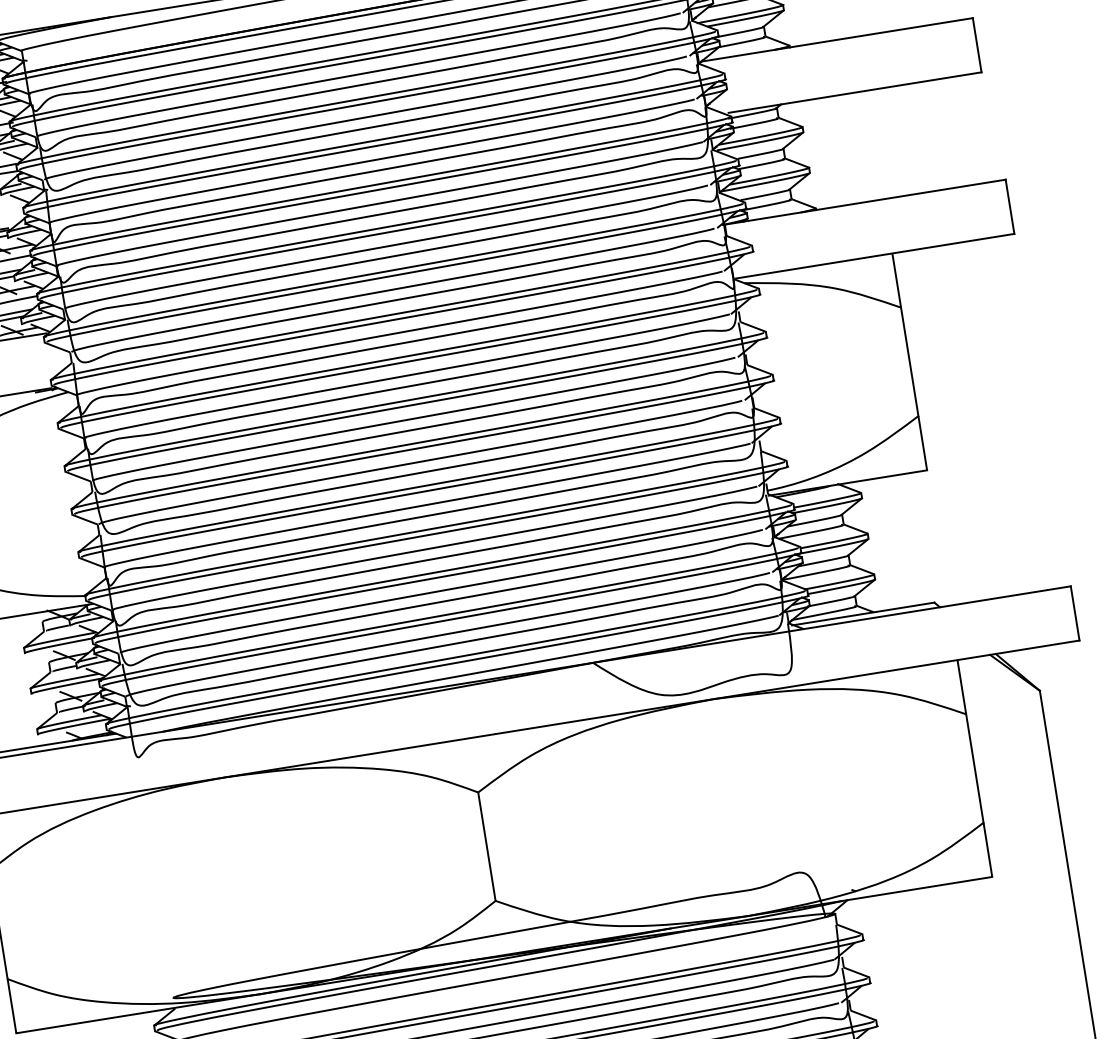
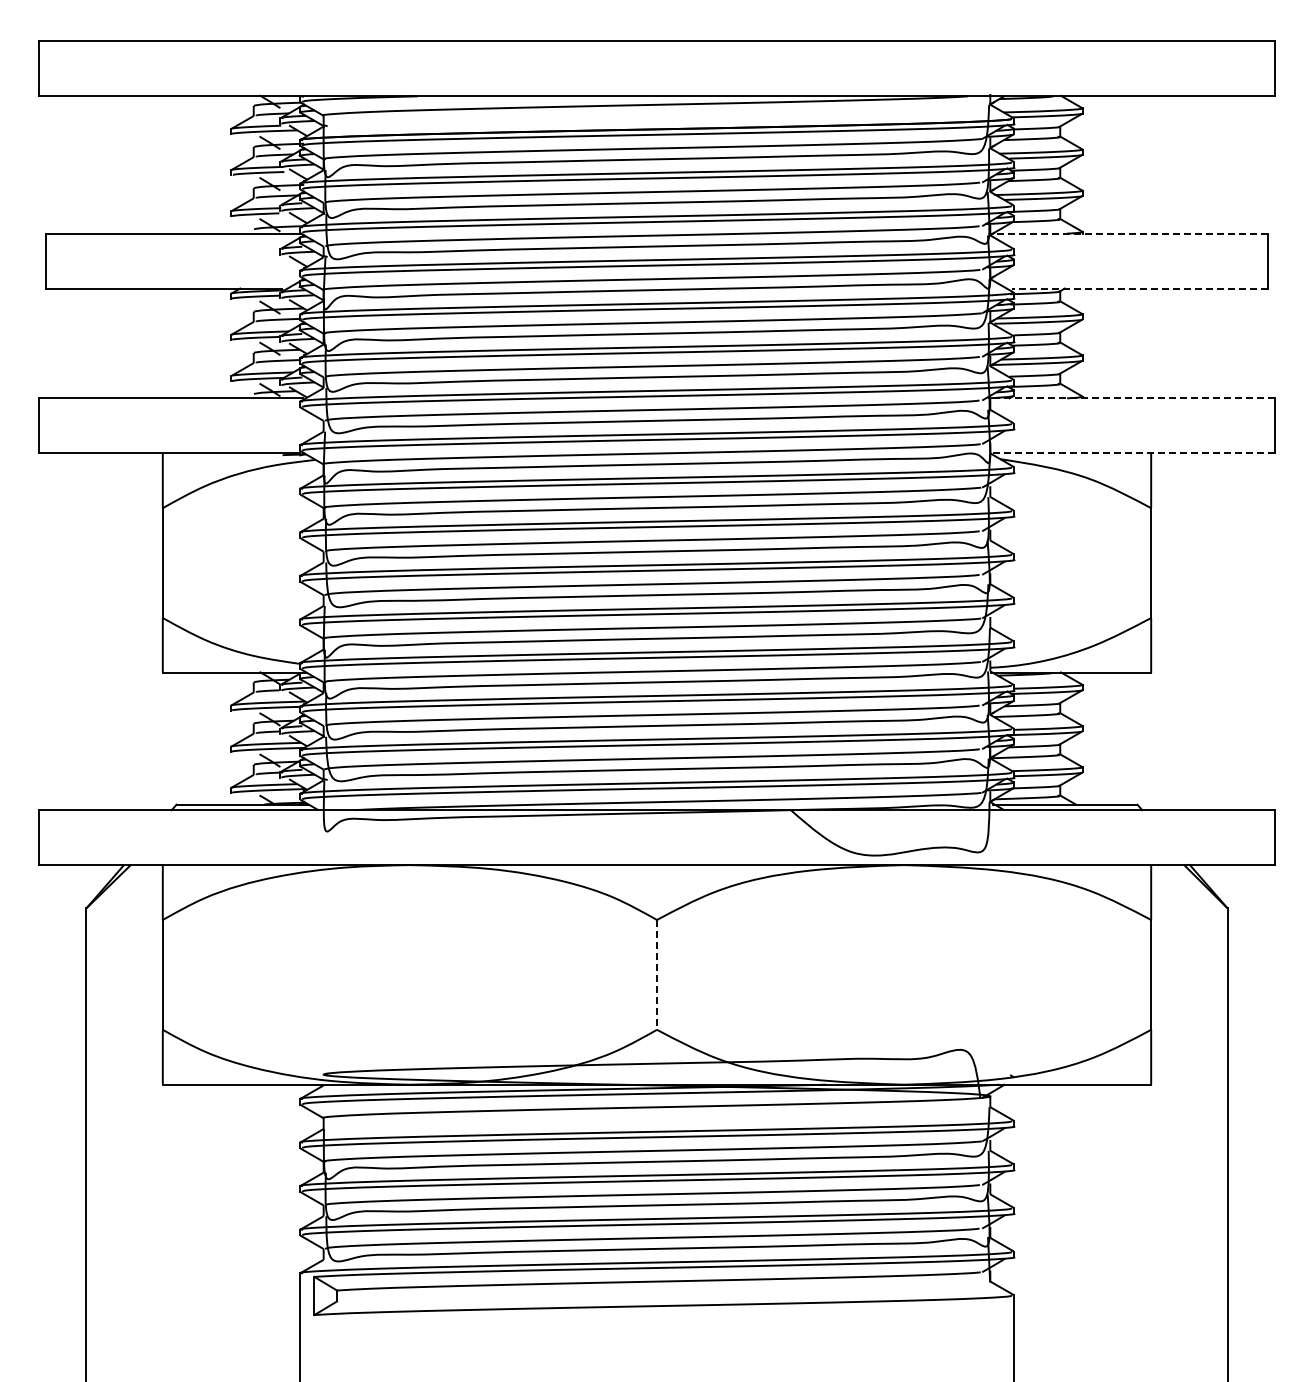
line: (836, 39) -> (1129, 233), solid -> dashed
line: (854, 92) -> (1139, 288), solid -> dashed
line: (864, 202) -> (1131, 398), solid -> dashed
line: (874, 256) -> (1133, 453), solid -> dashed
line: (486, 846) -> (656, 974), solid -> dashed

